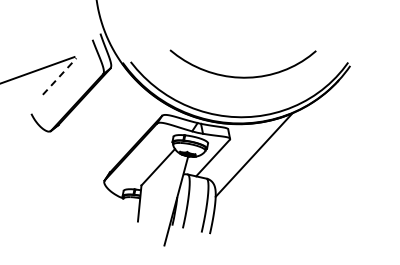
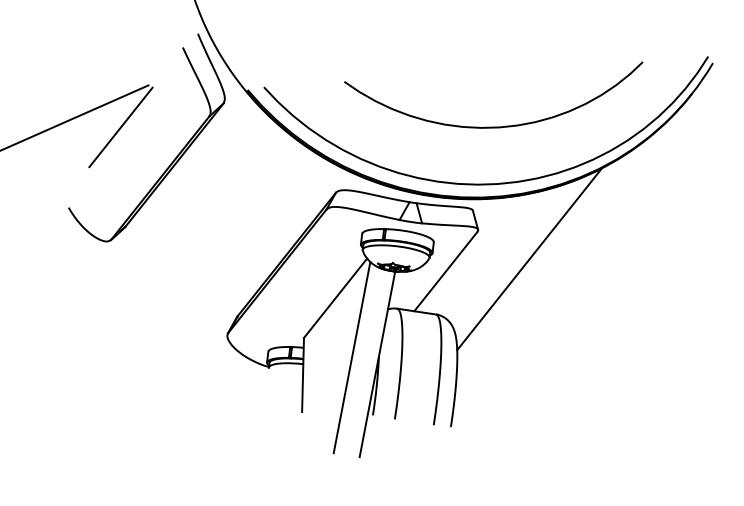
line: (59, 76) -> (120, 127), dashed -> solid
curve: (242, 76) -> (496, 125), moved
line: (163, 196) -> (350, 357), added

